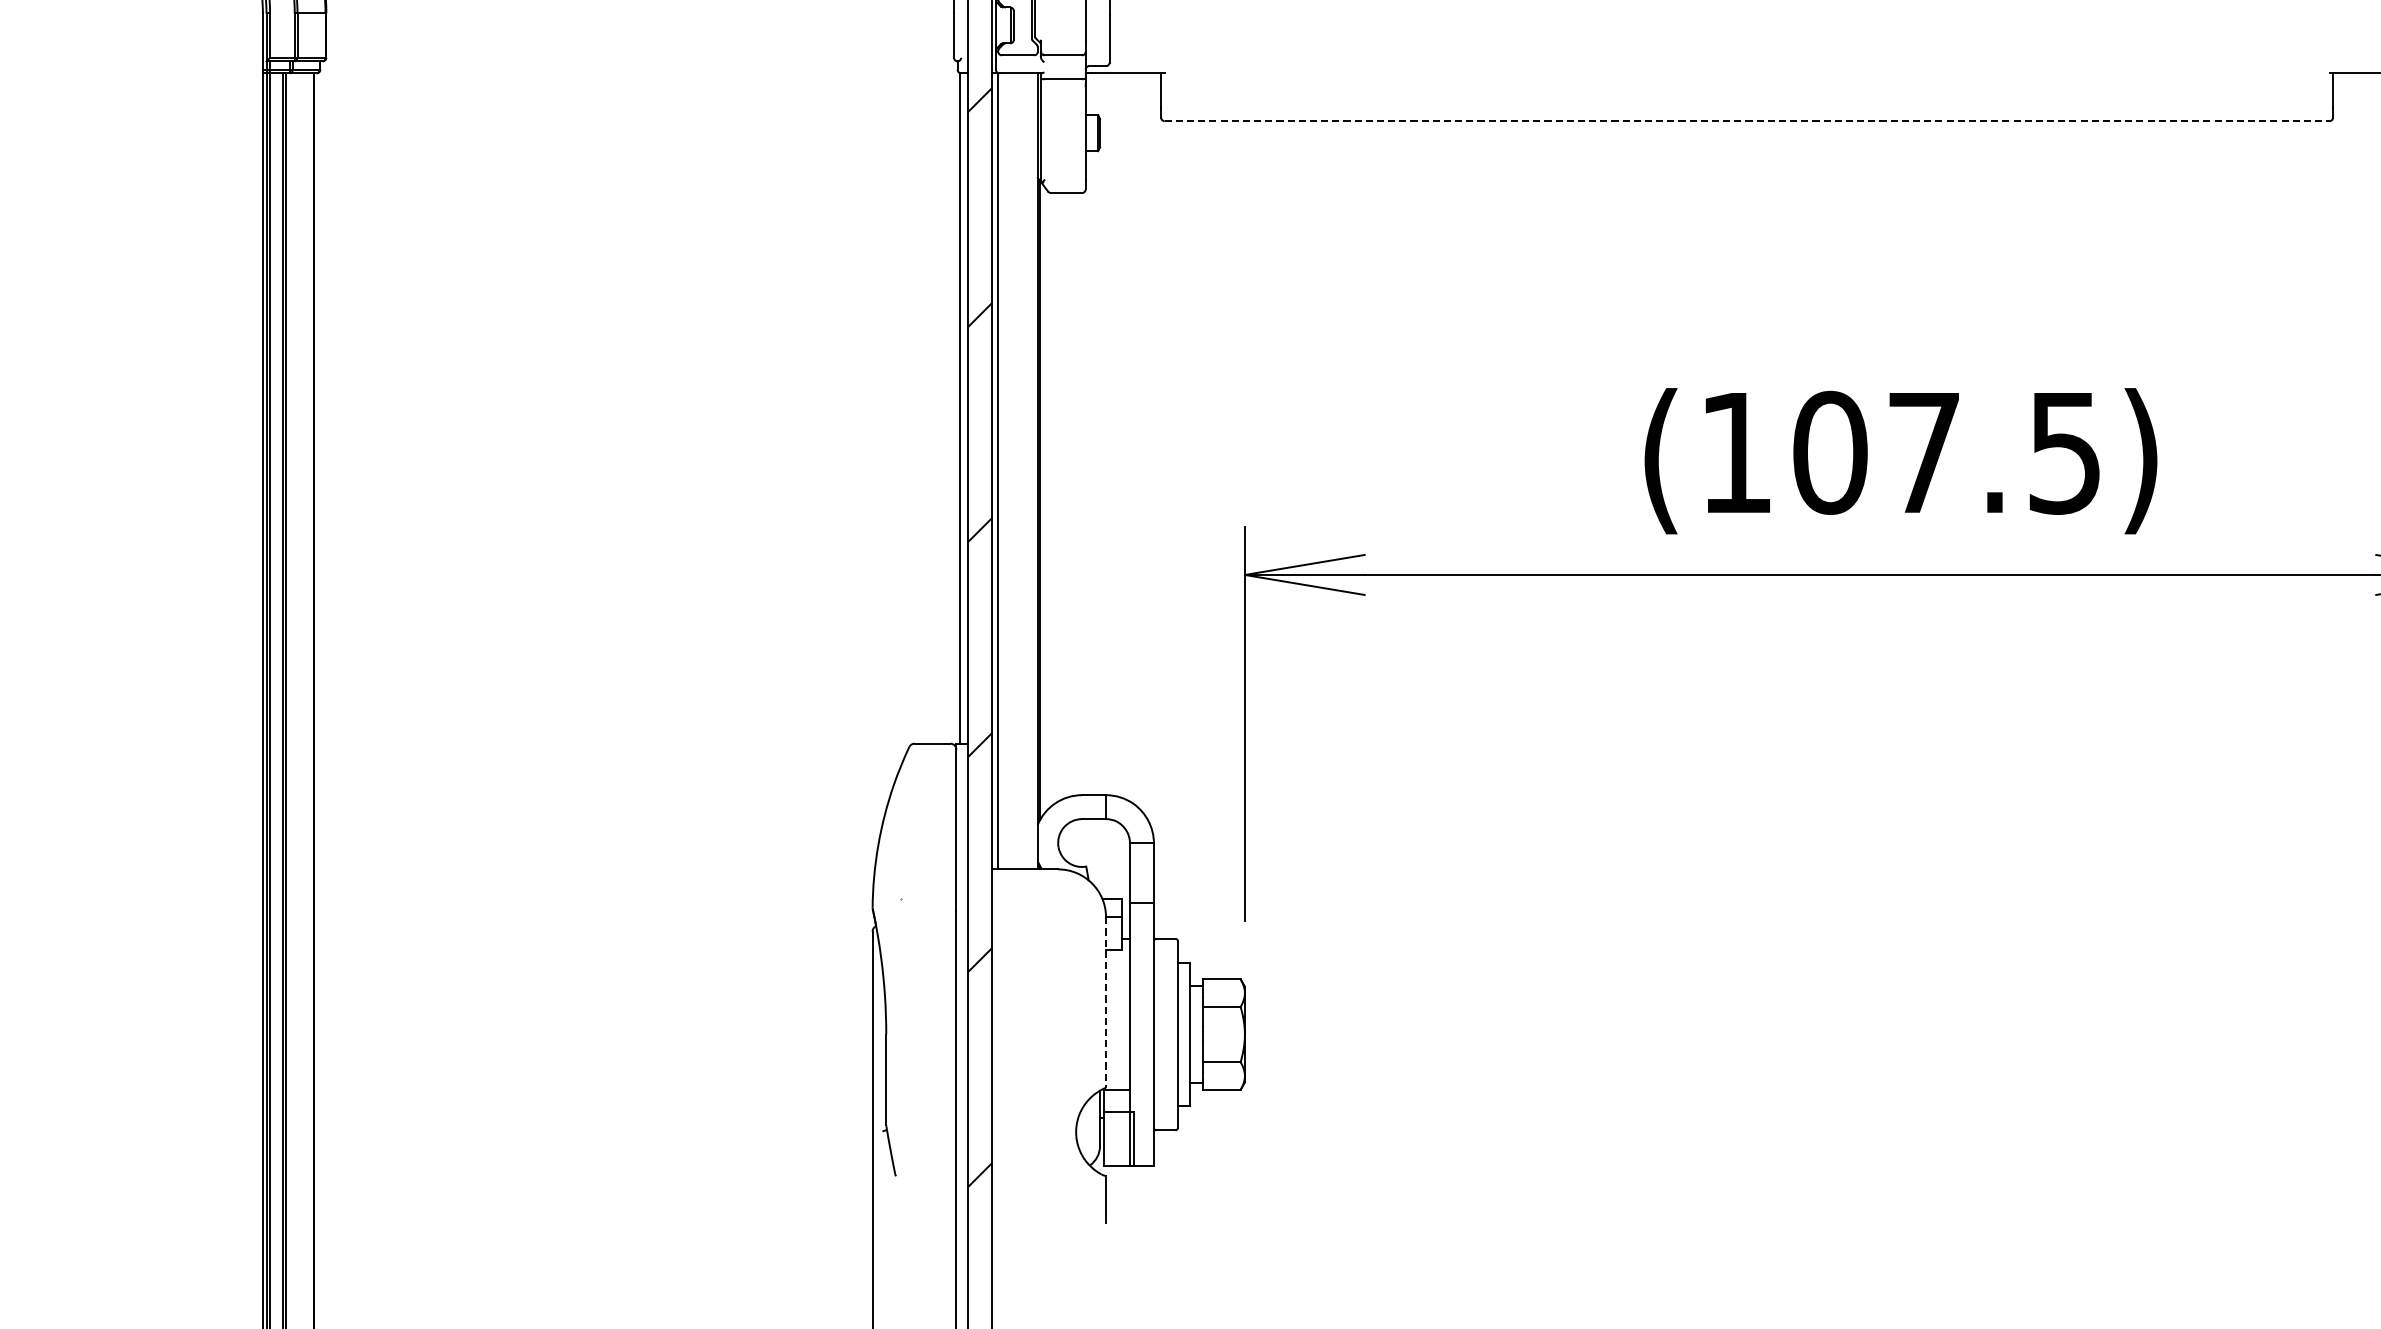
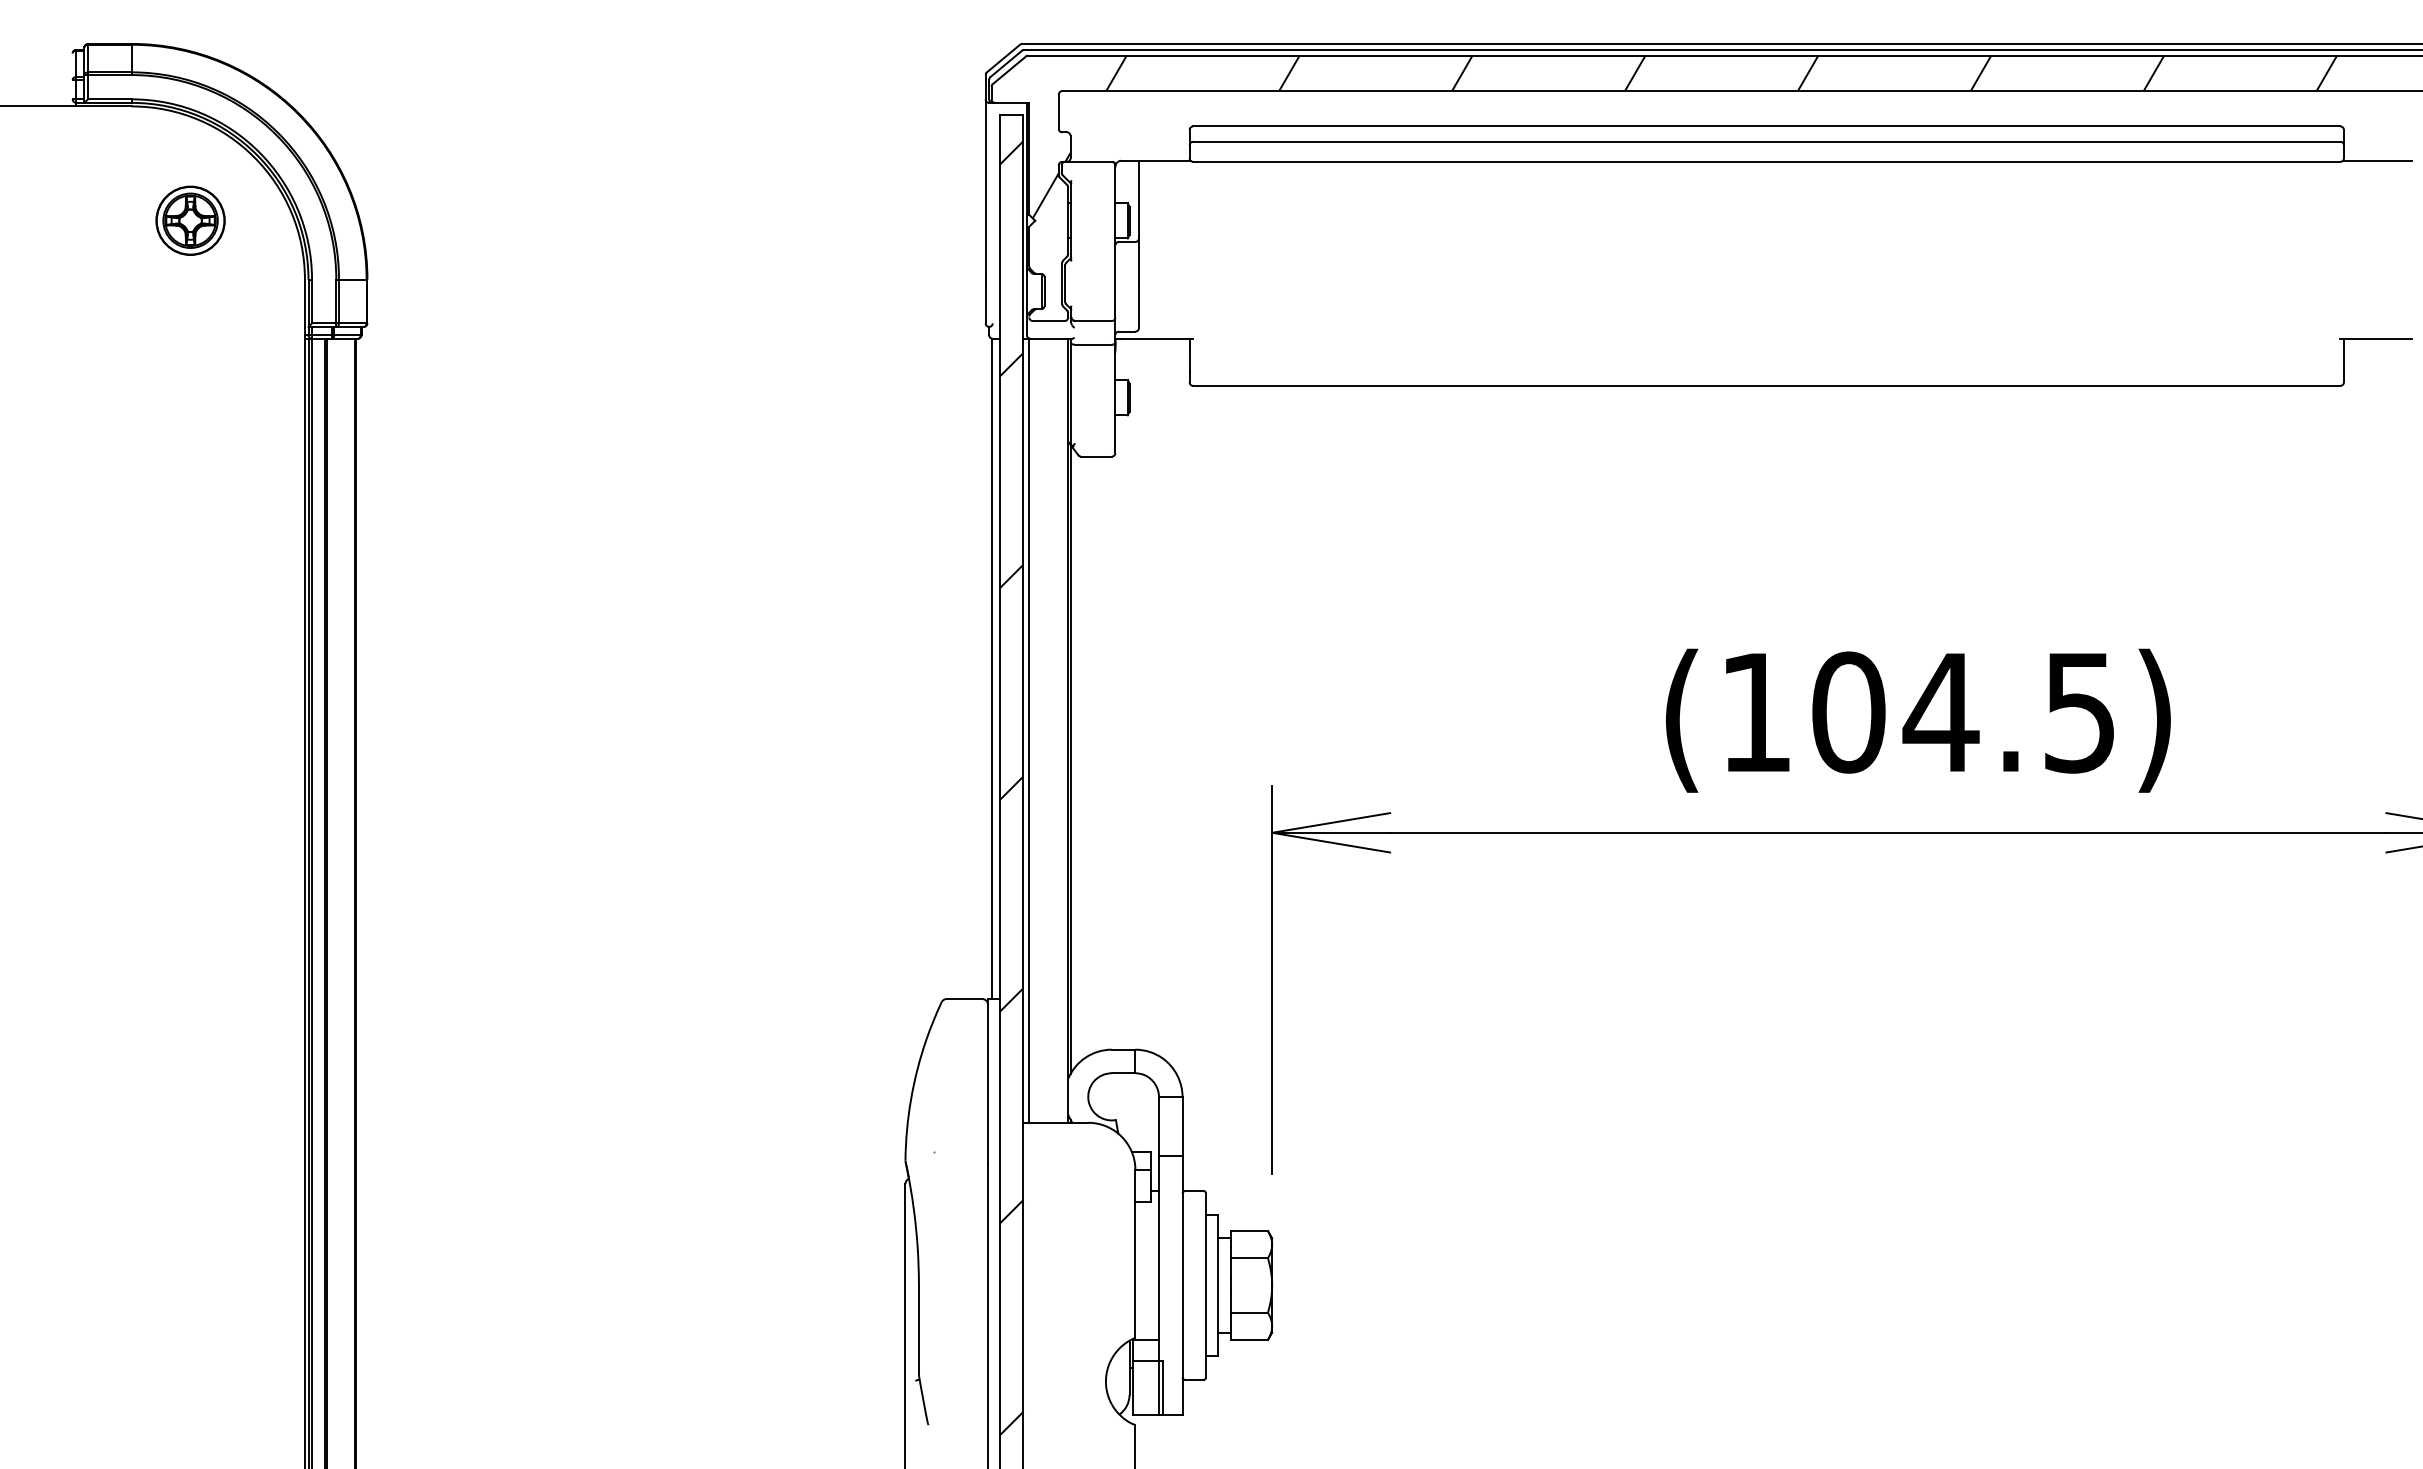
line: (1746, 120) -> (1766, 385), dashed -> solid
text: (1923, 452) -> (1940, 712), (107.5) -> (104.5)
line: (1106, 1002) -> (1135, 1253), dashed -> solid

